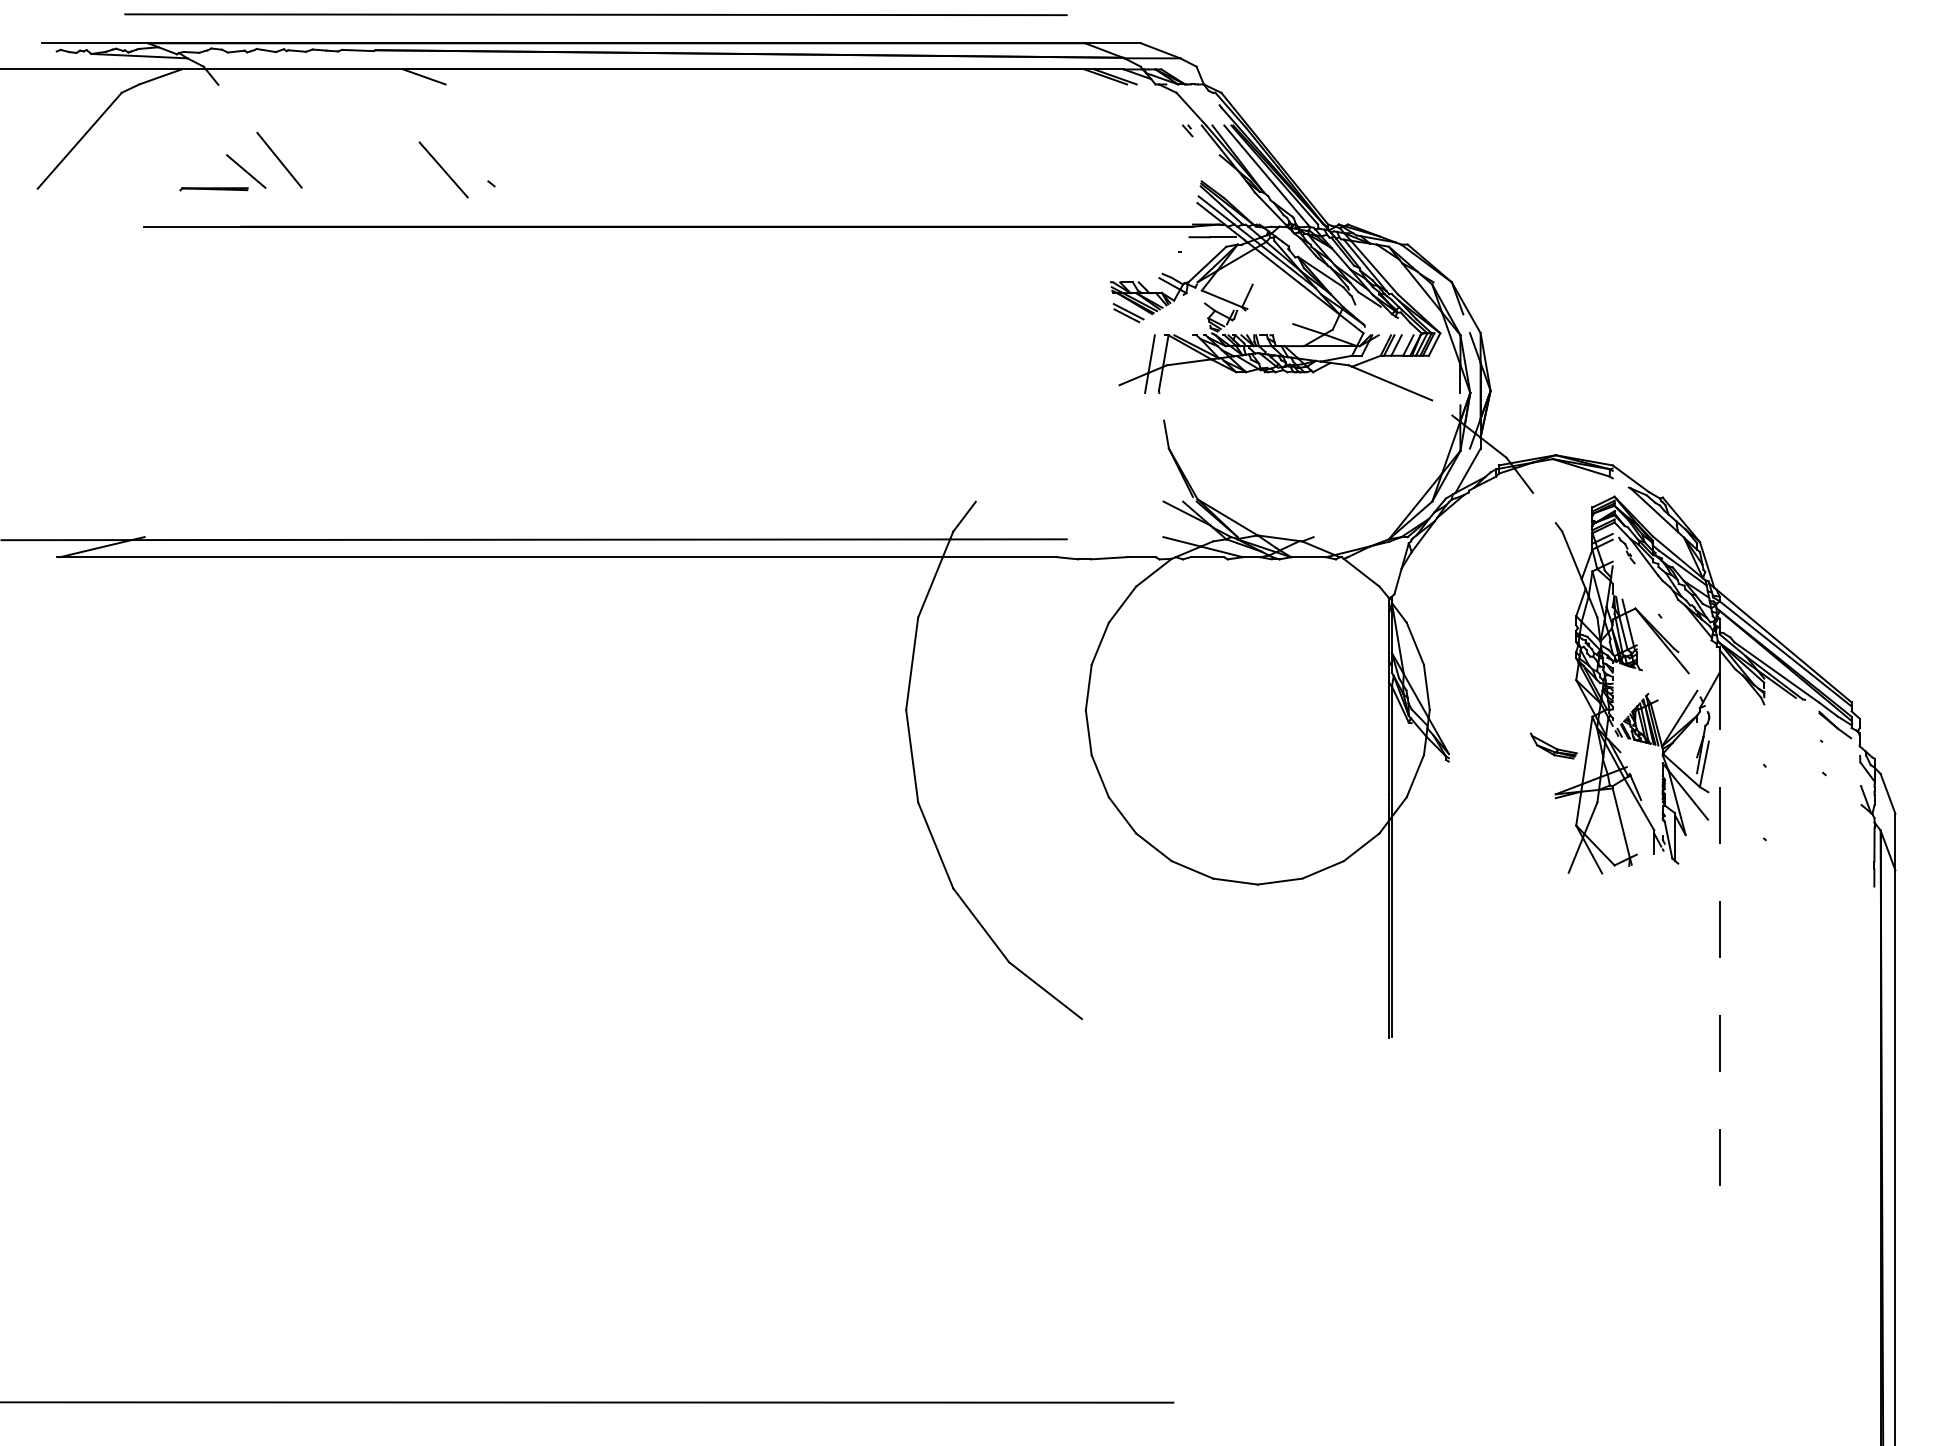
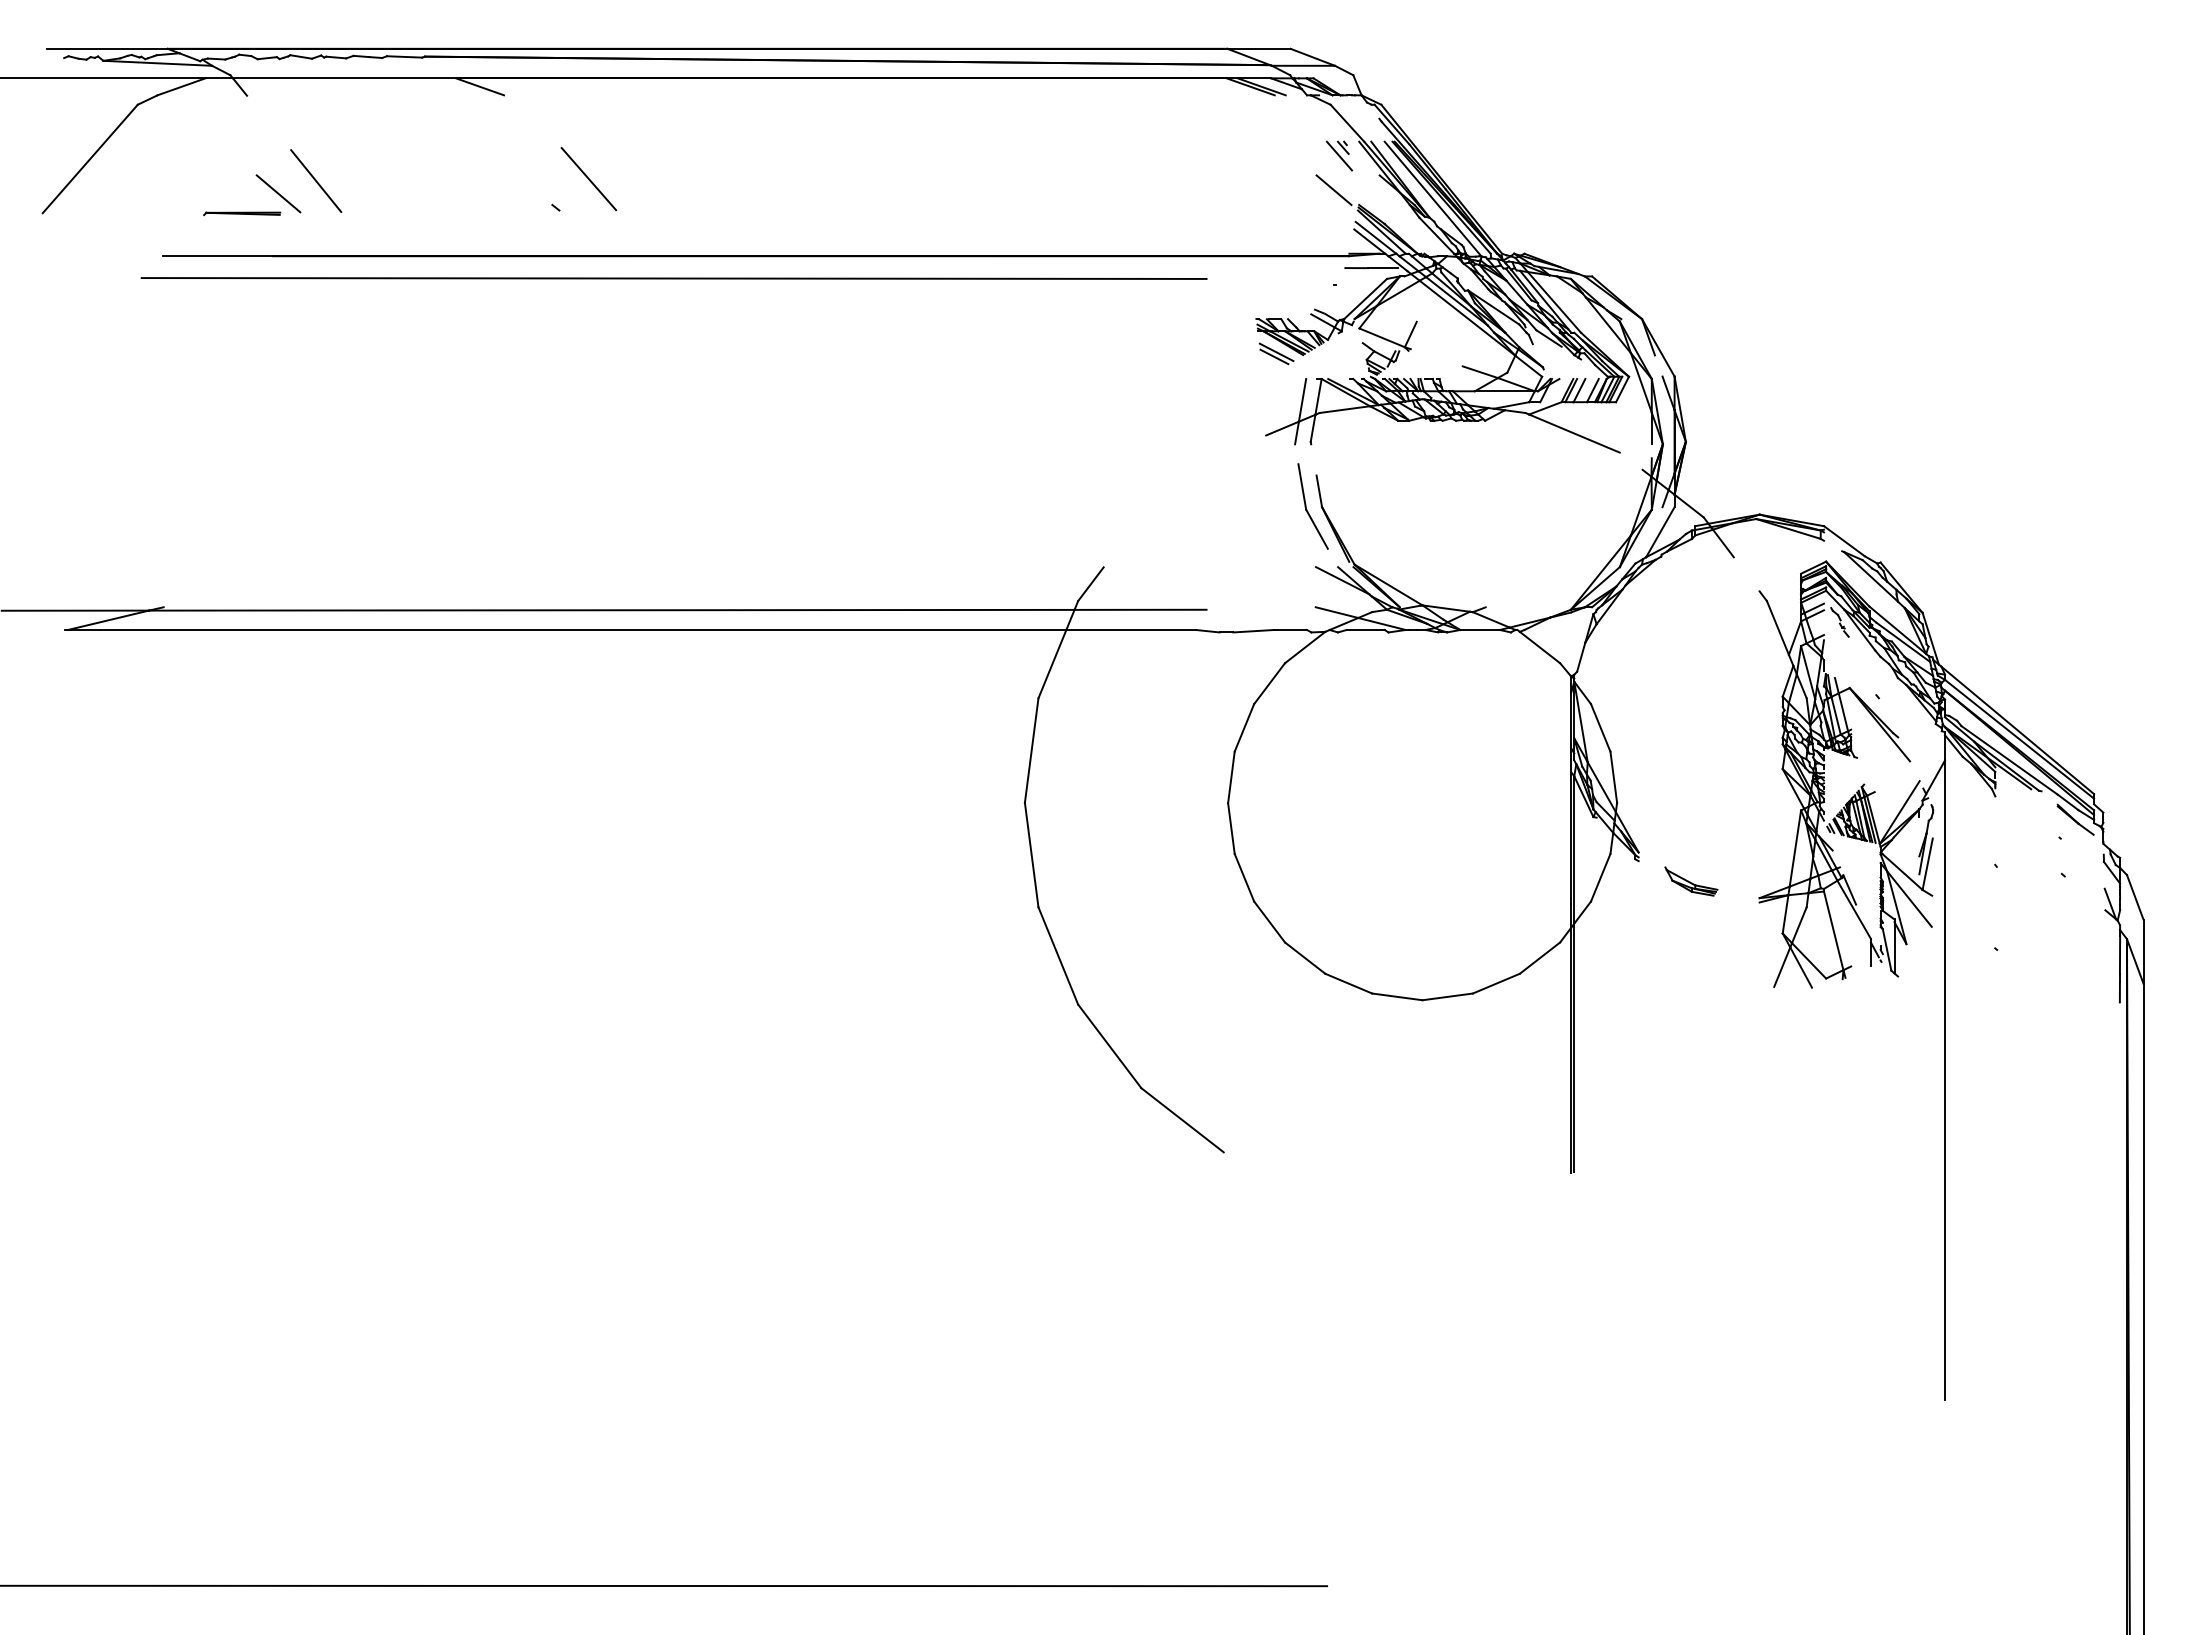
line: (595, 14) -> (673, 278), moved
line: (1184, 137) -> (1339, 155), added
line: (1179, 168) -> (1333, 190), added
line: (443, 170) -> (588, 179), moved
part: (1160, 448) -> (1312, 506), added
part: (1553, 745) -> (1691, 881), moved
line: (1720, 955) -> (1945, 1080), dashed -> solid

